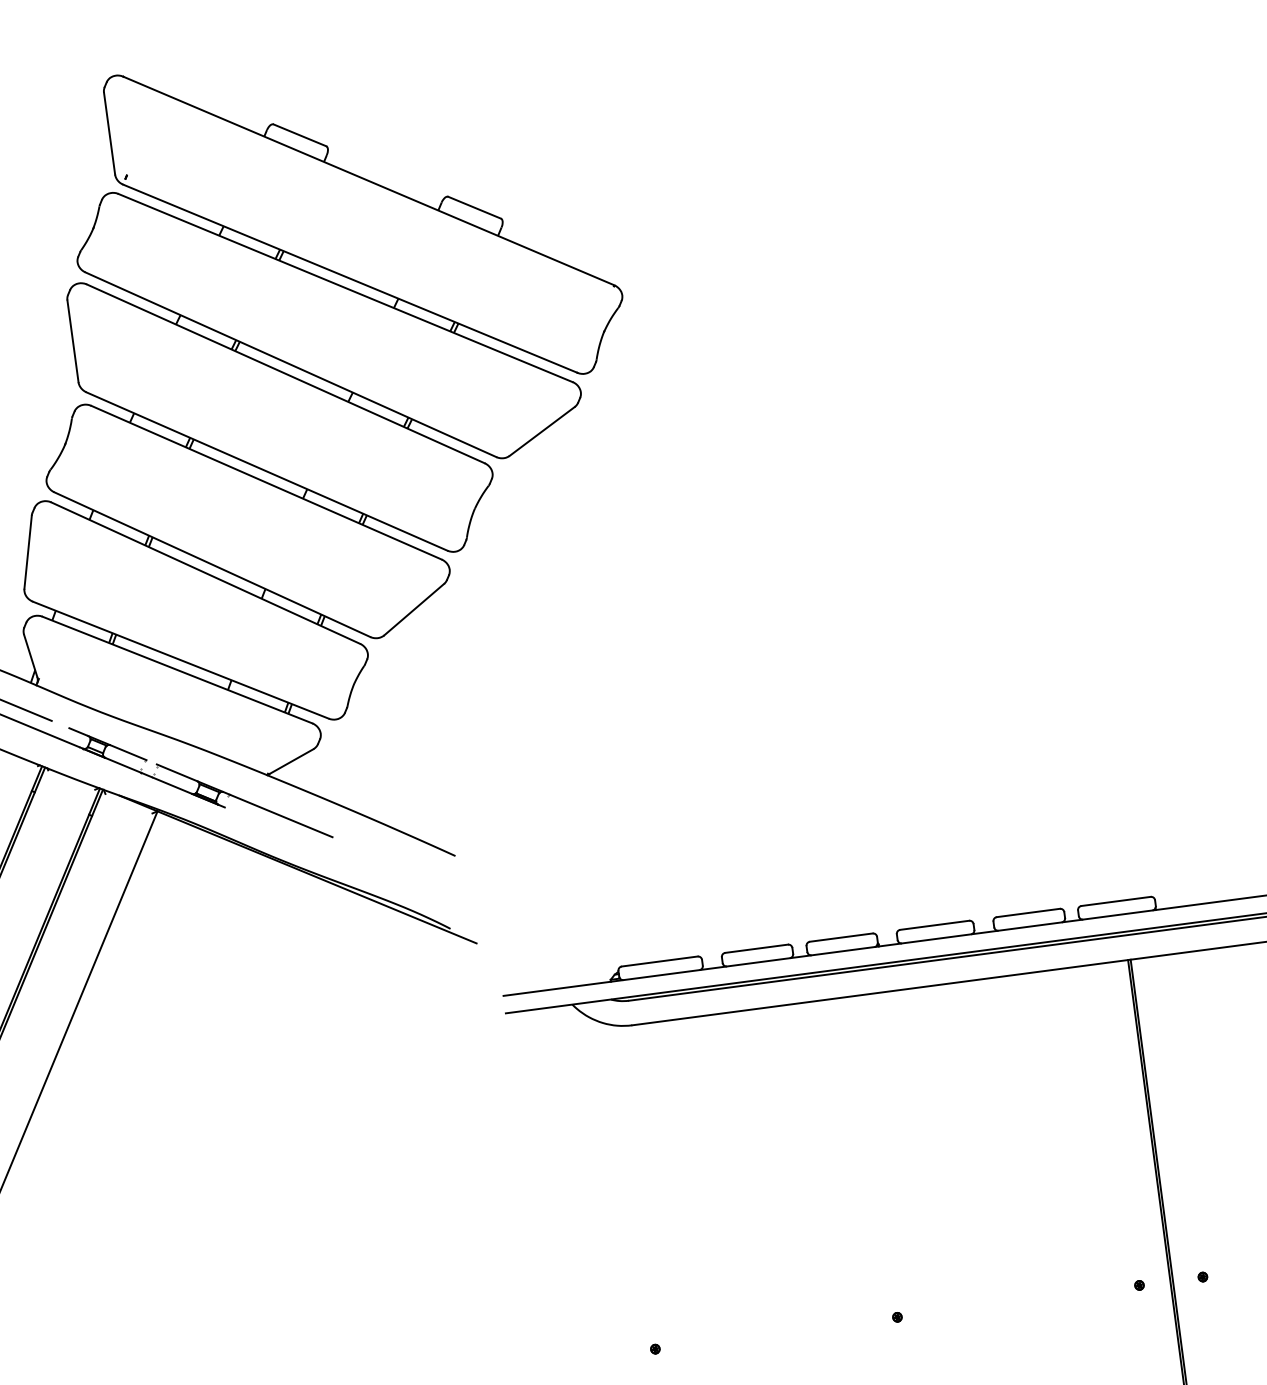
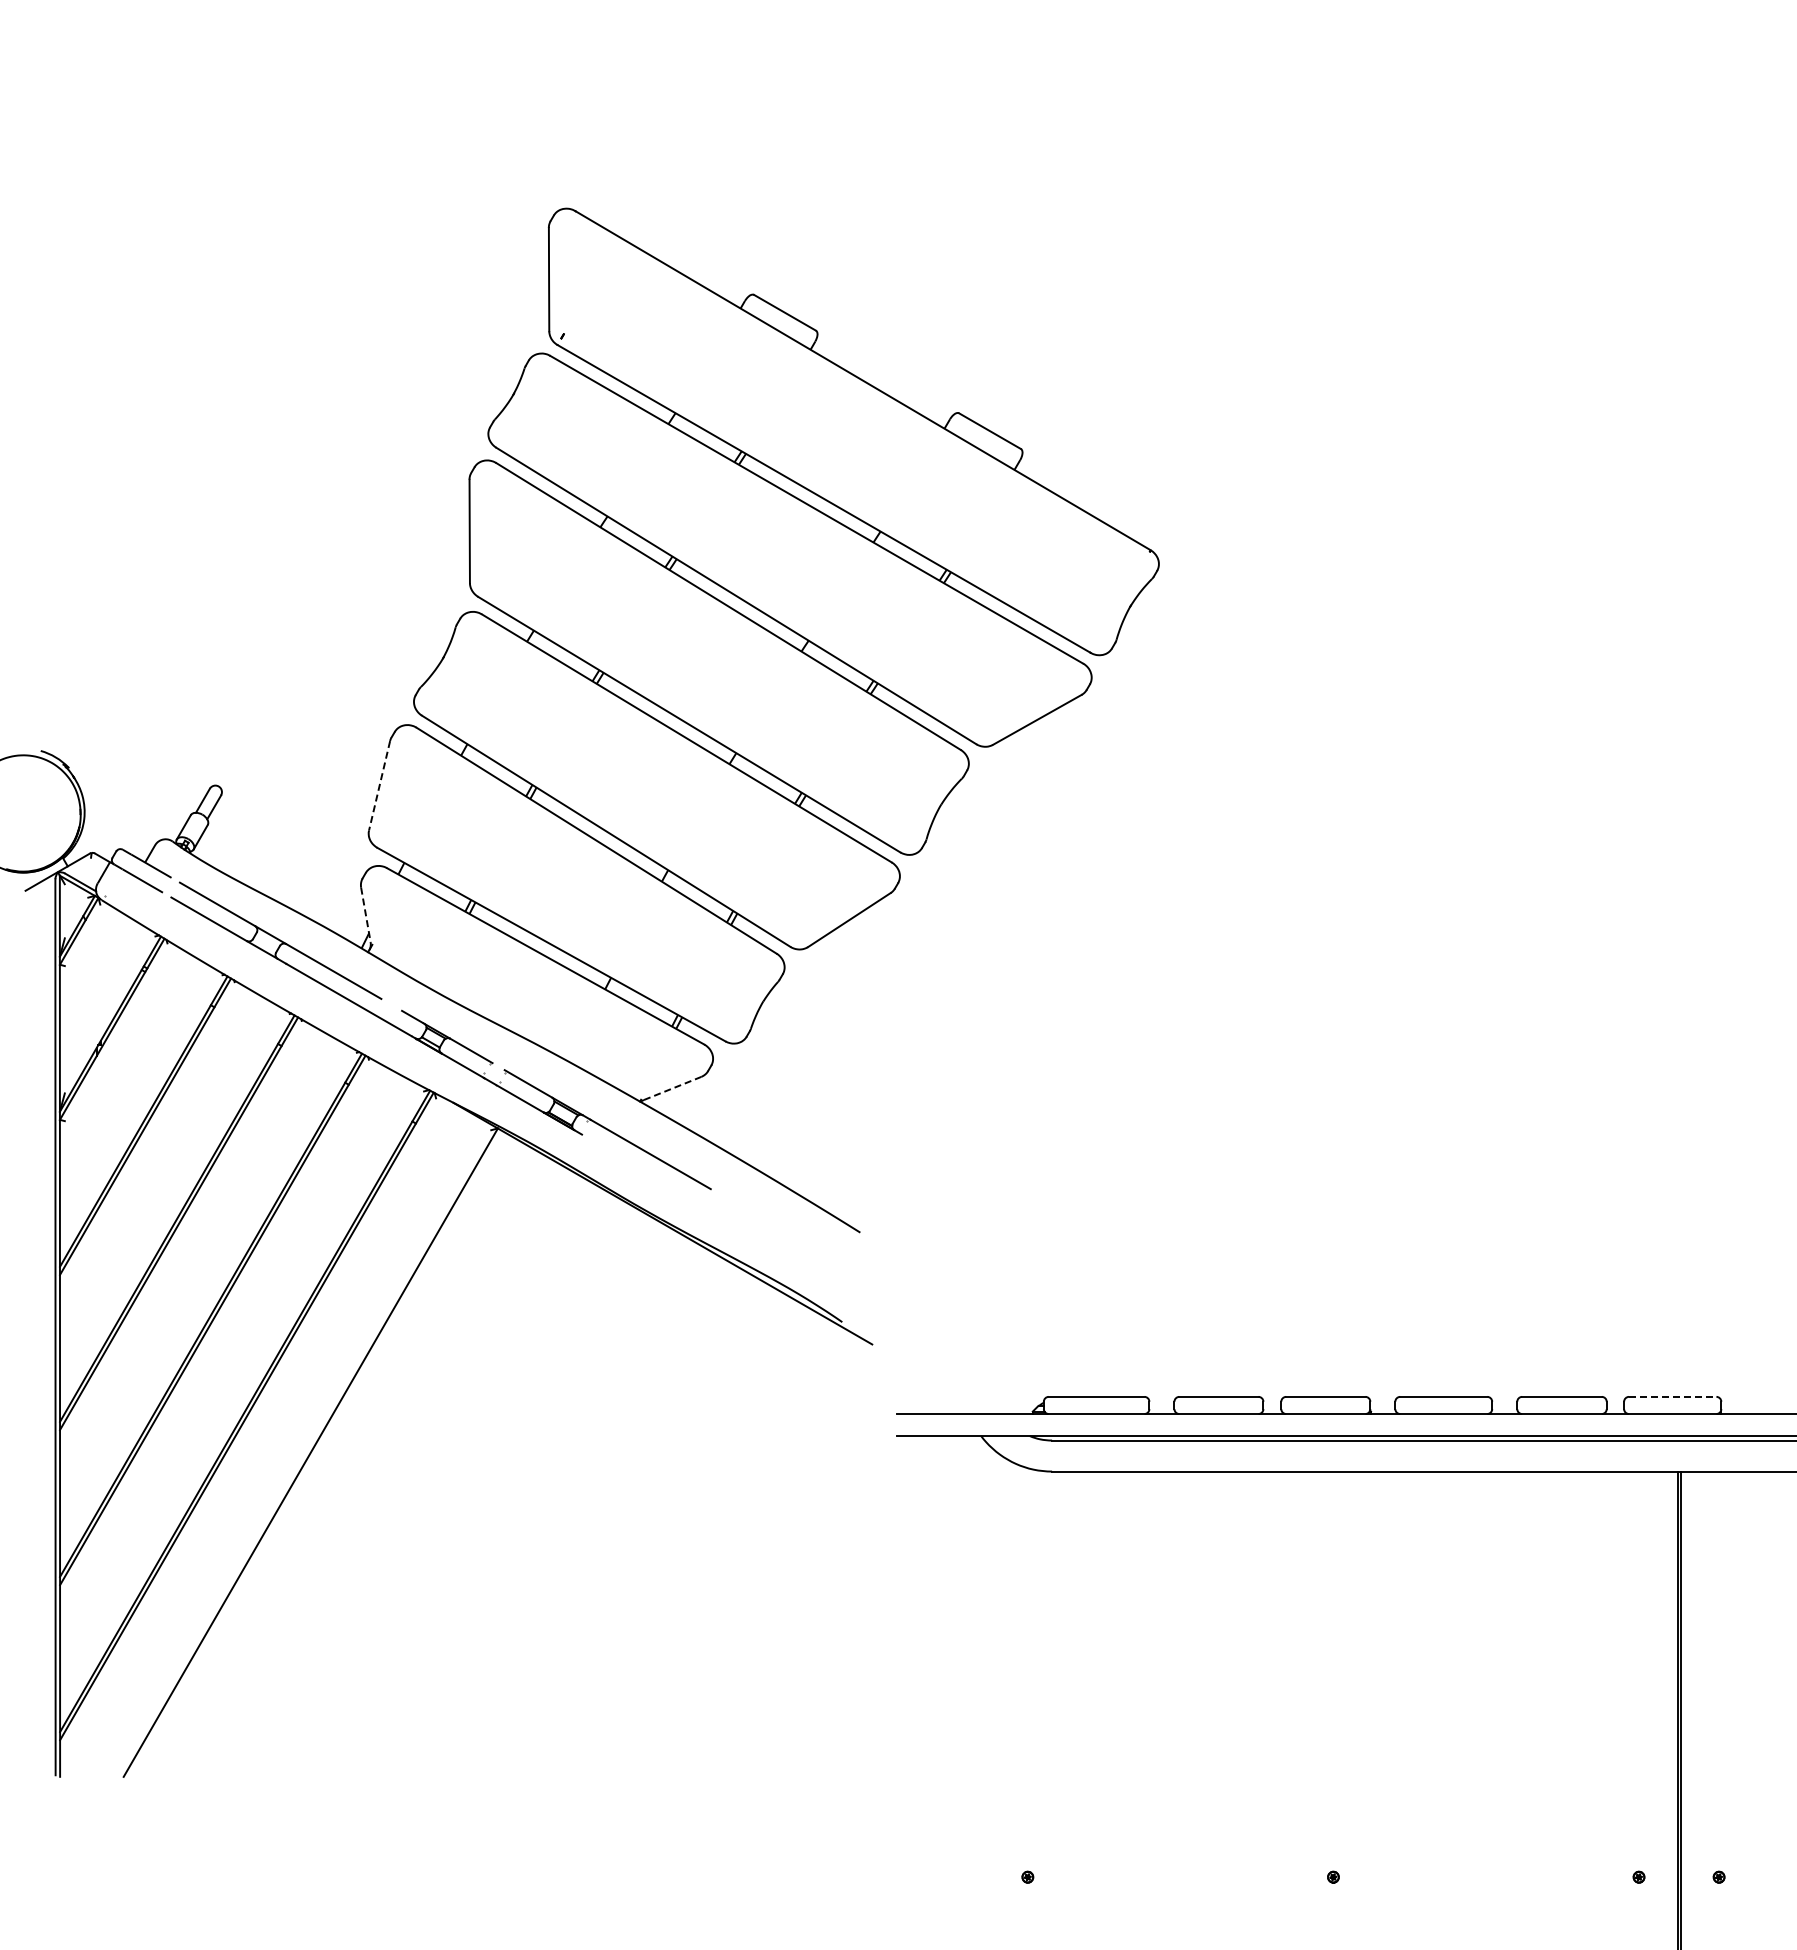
line: (28, 552) -> (379, 785), solid -> dashed
line: (30, 655) -> (365, 914), solid -> dashed
line: (291, 761) -> (672, 1088), solid -> dashed
line: (1115, 901) -> (1672, 1396), solid -> dashed

